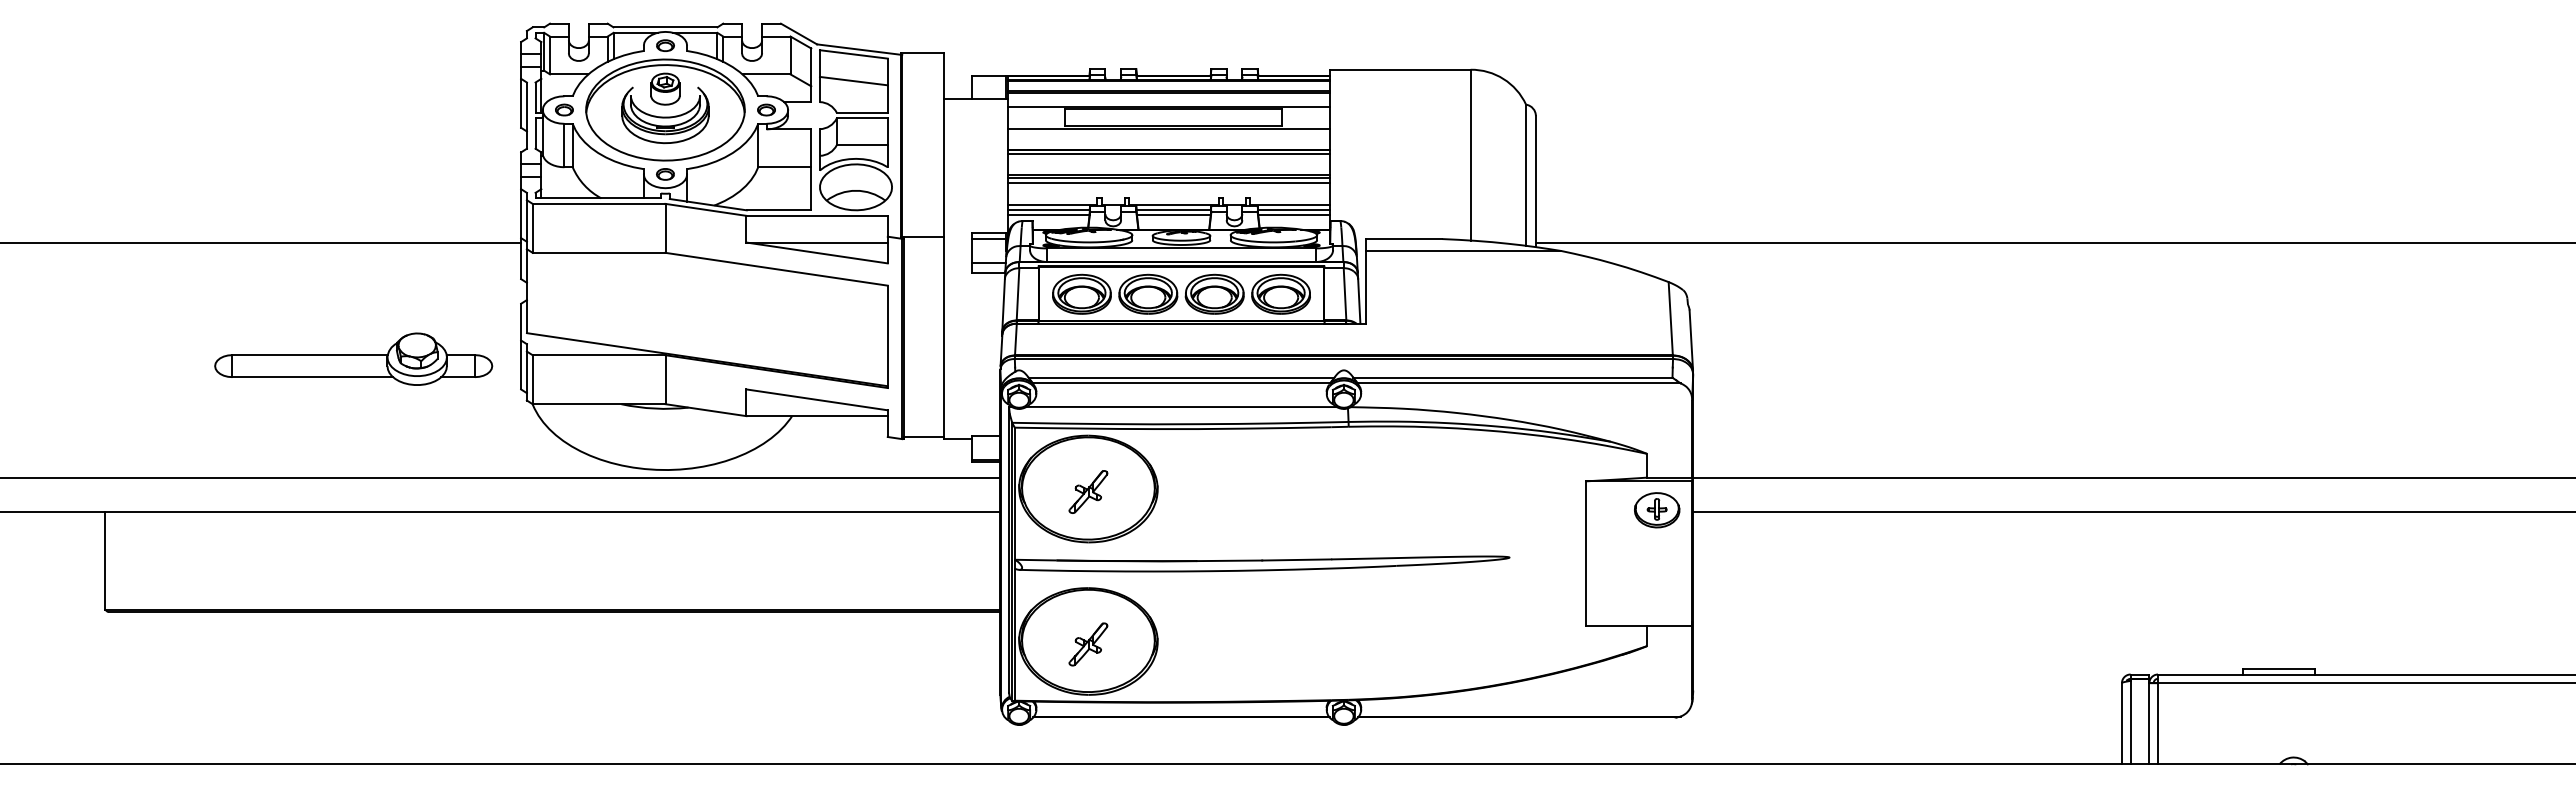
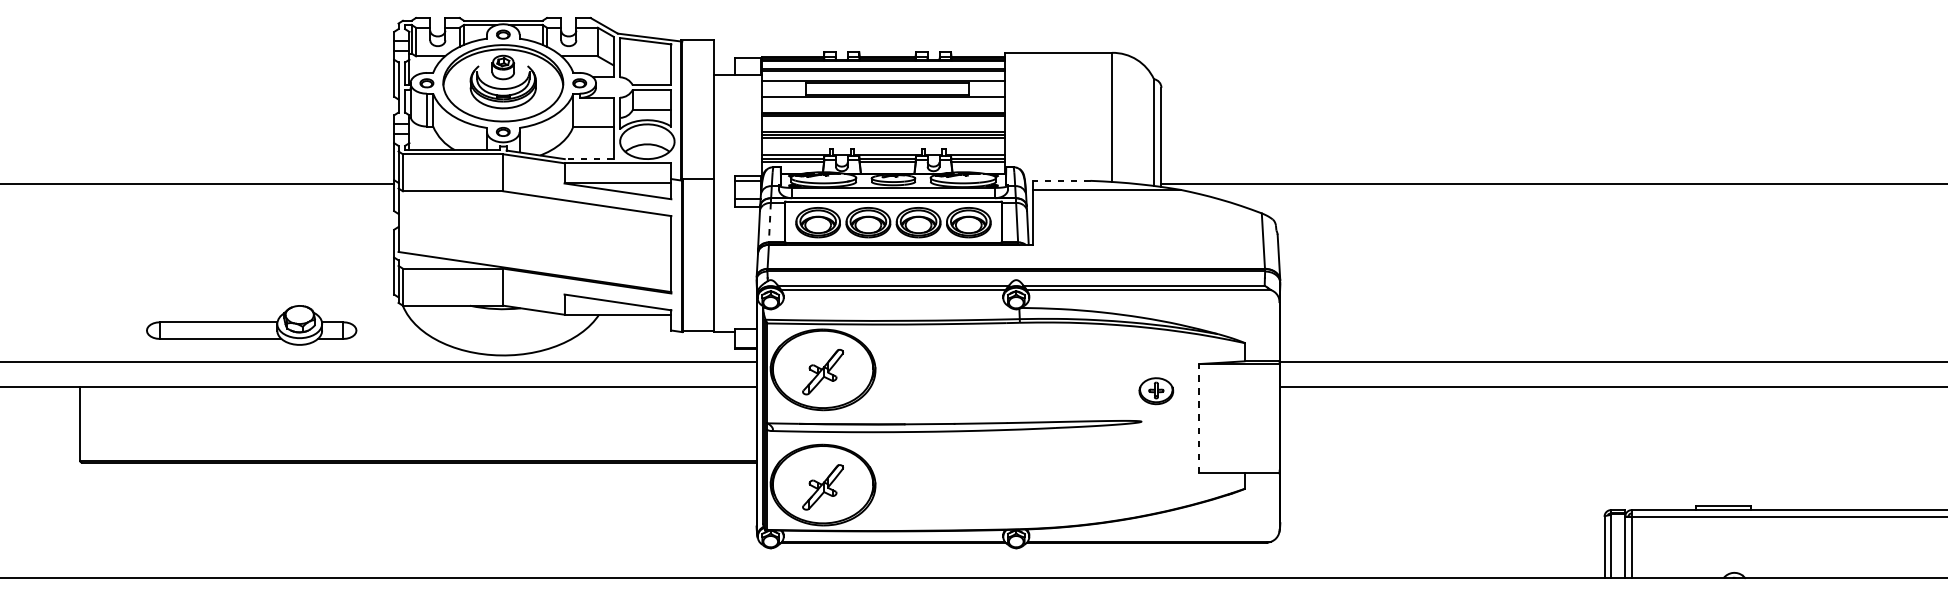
line: (853, 80) -> (645, 60), removed
line: (778, 210) -> (588, 159), solid -> dashed
line: (1403, 239) -> (1061, 181), solid -> dashed
line: (1018, 294) -> (770, 222), solid -> dashed
part: (353, 358) -> (251, 324), moved
line: (1181, 406) -> (893, 307), removed
part: (1088, 491) -> (823, 371), size x1.4
part: (1657, 510) -> (1156, 391), moved
line: (1586, 553) -> (1199, 418), solid -> dashed
part: (1088, 644) -> (823, 487), size x1.4

